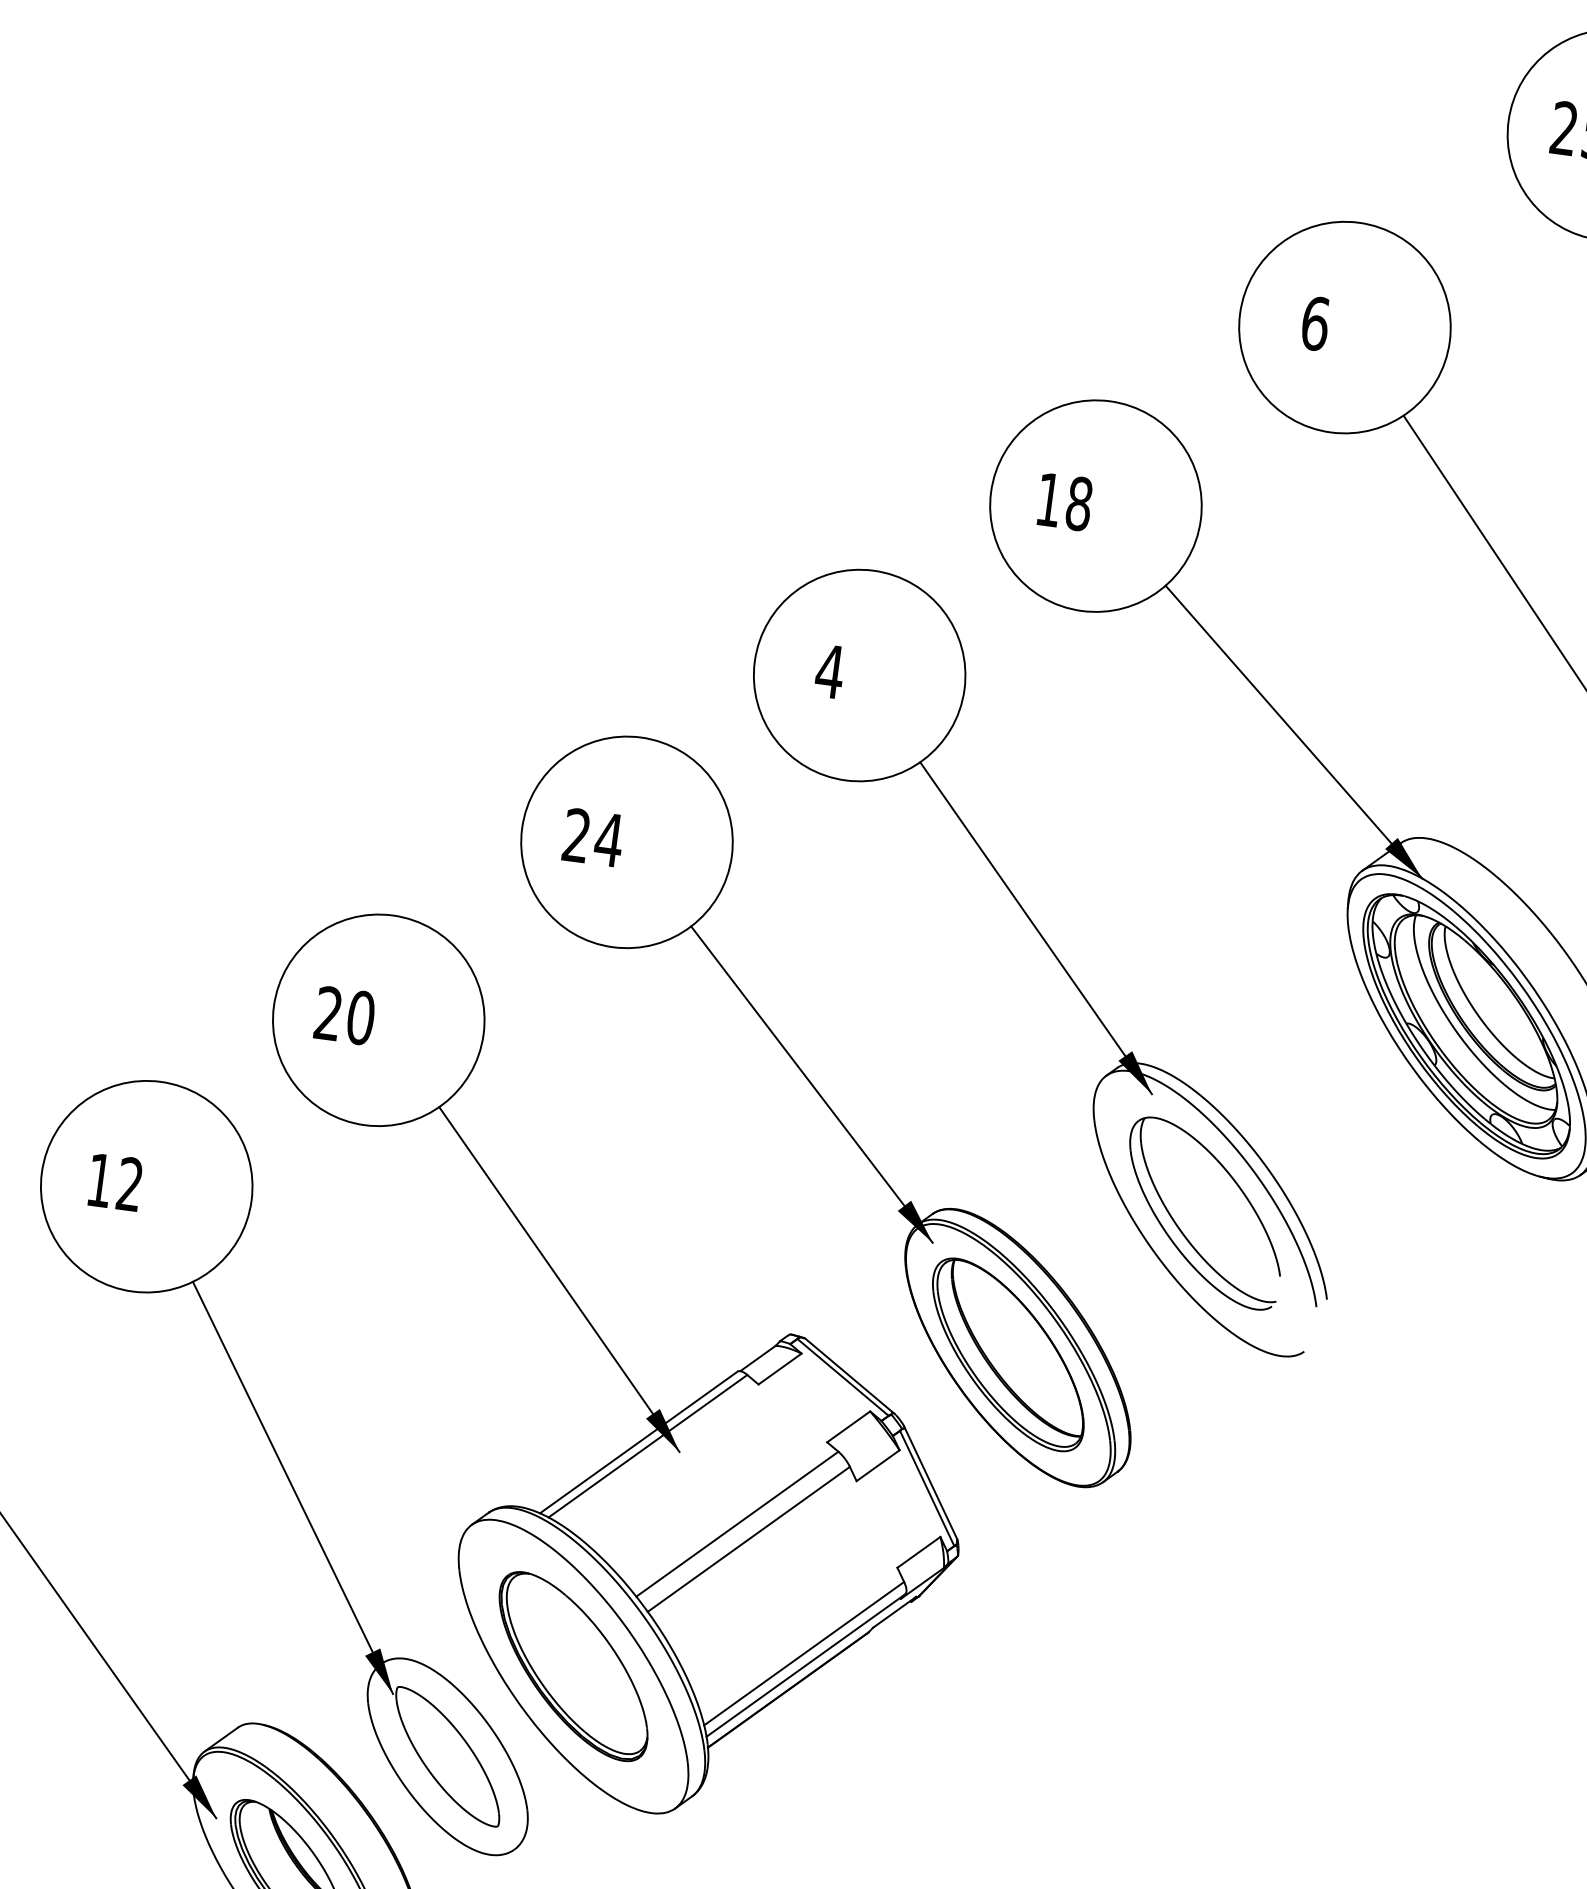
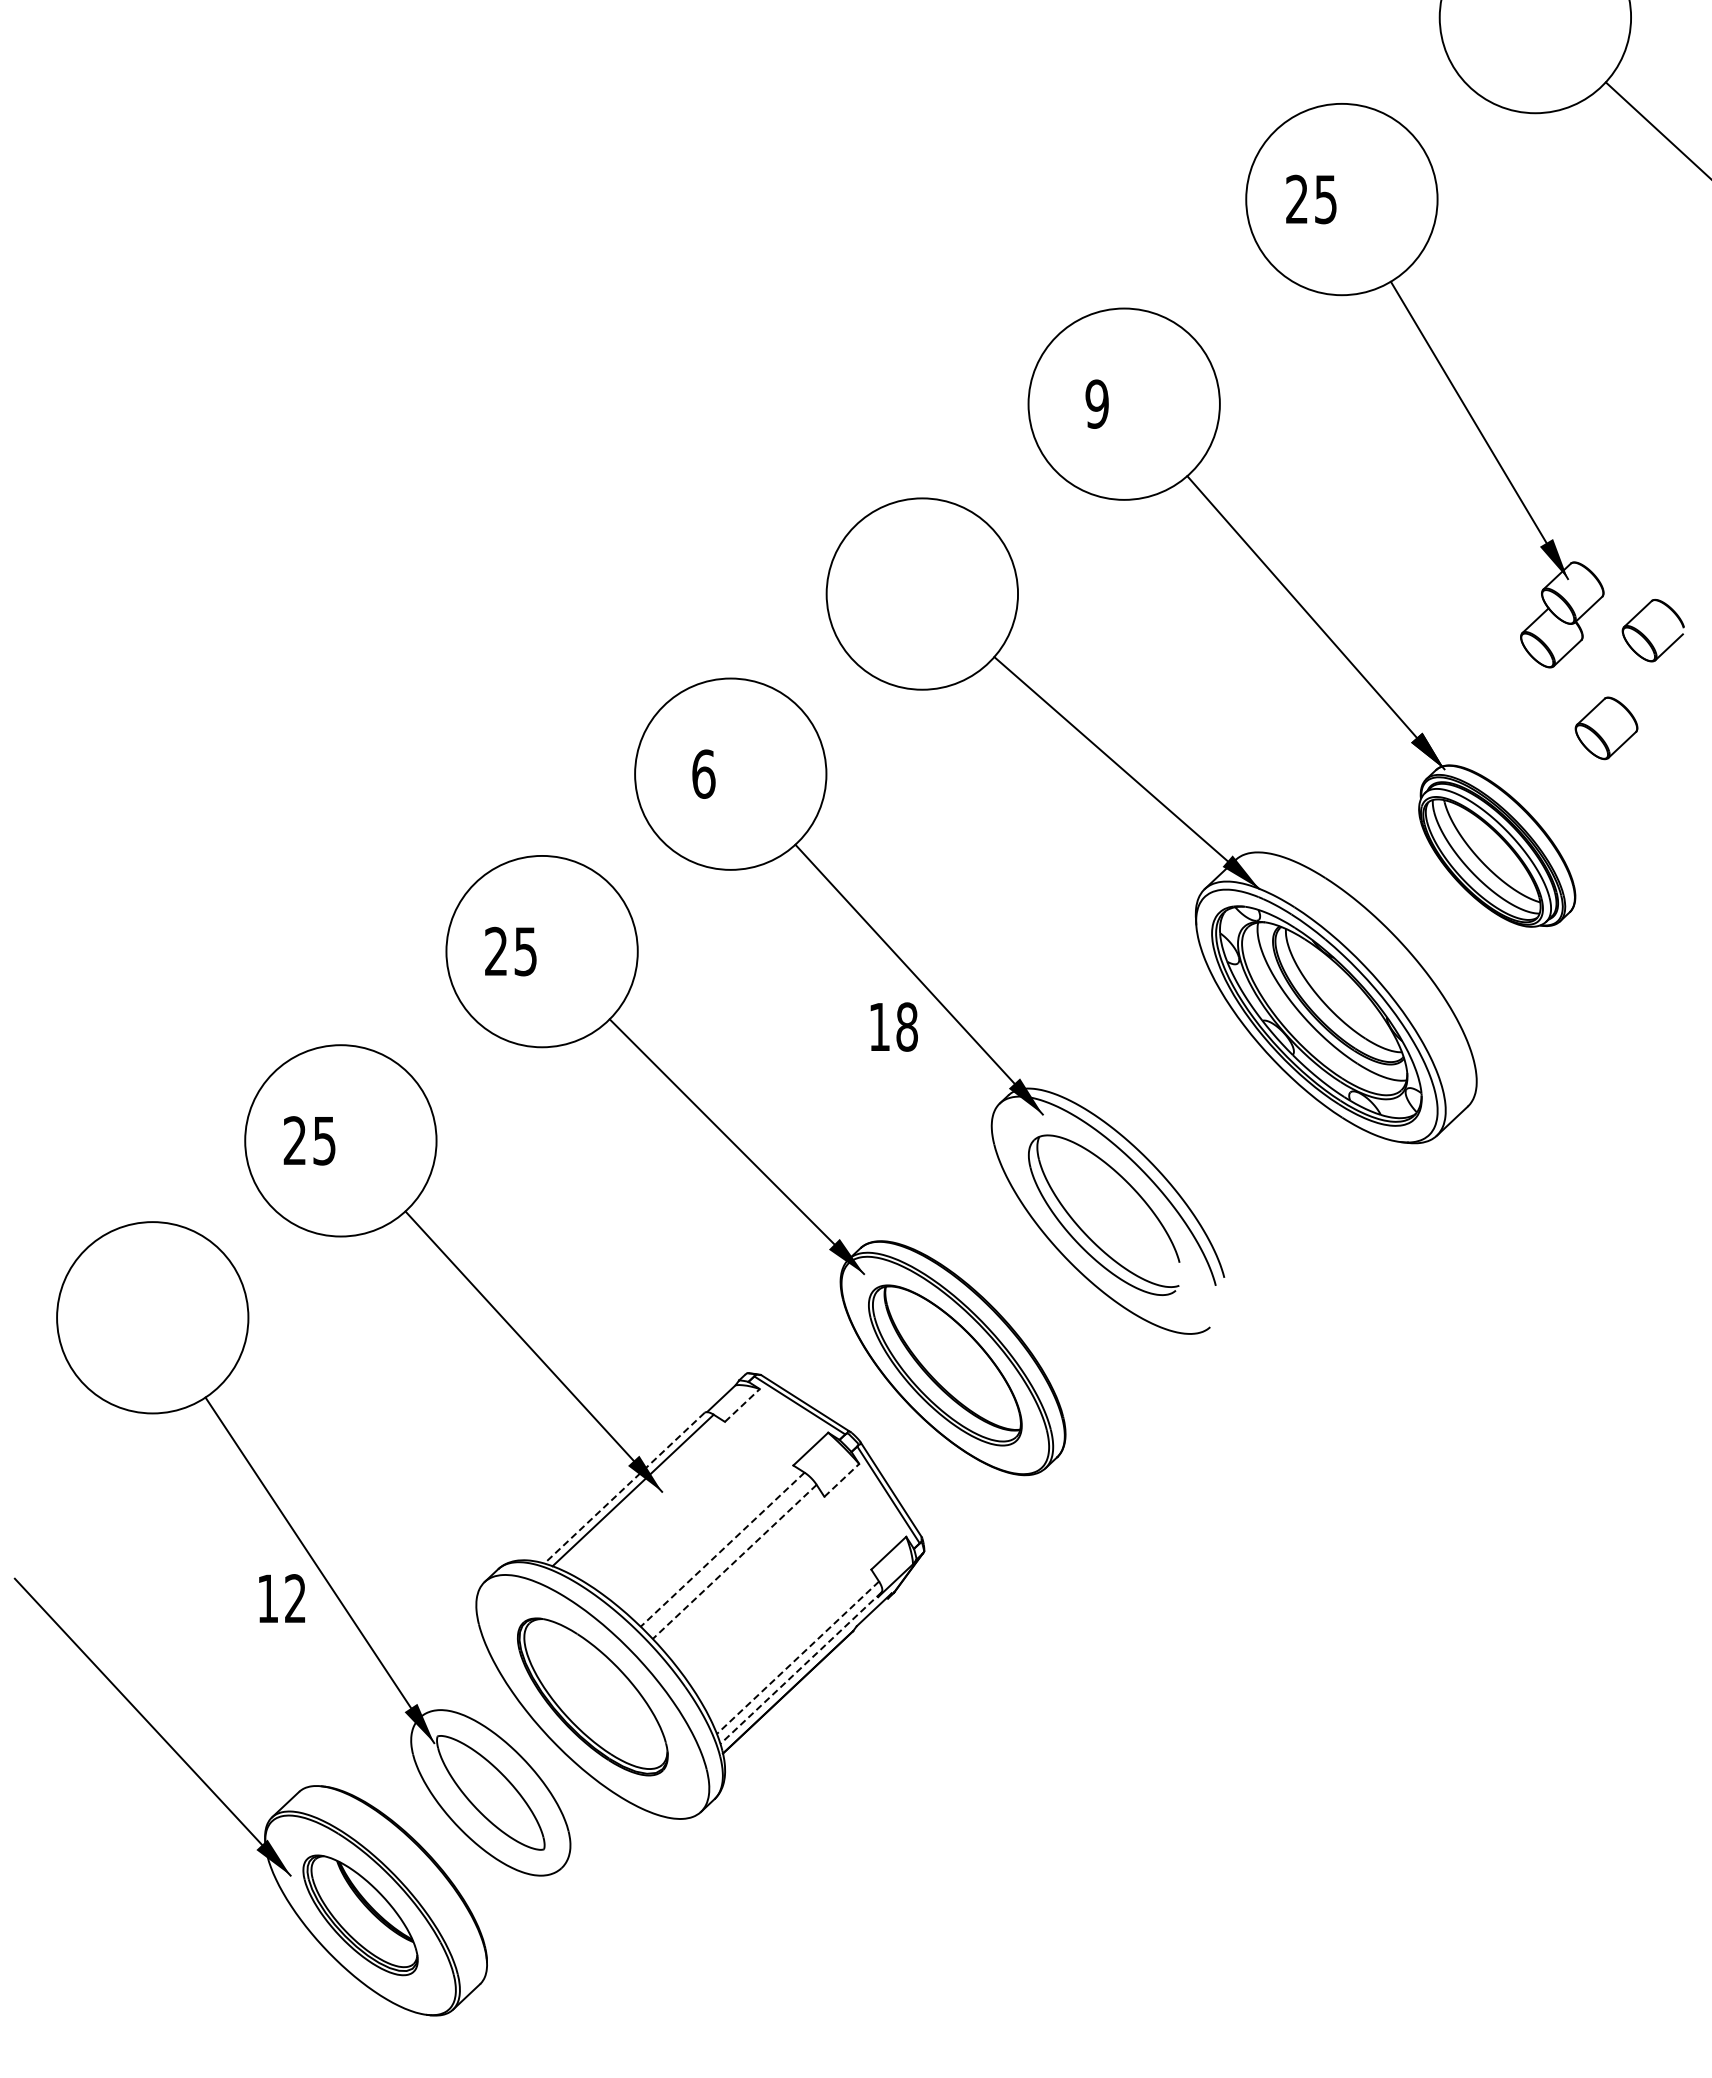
text: (1315, 322) -> (1097, 403), 6 -> 9
text: (1064, 501) -> (893, 1026), moved
text: (829, 670) -> (703, 773), 4 -> 6
text: (608, 839) -> (525, 951), 24 -> 25
text: (360, 1017) -> (324, 1140), 20 -> 25
text: (114, 1182) -> (281, 1598), moved
line: (780, 1369) -> (742, 1405), solid -> dashed
line: (638, 1442) -> (624, 1488), solid -> dashed
line: (877, 1465) -> (841, 1480), solid -> dashed
line: (737, 1525) -> (722, 1550), solid -> dashed
line: (748, 1539) -> (734, 1562), solid -> dashed
line: (803, 1654) -> (797, 1658), solid -> dashed
line: (806, 1665) -> (801, 1668), solid -> dashed

